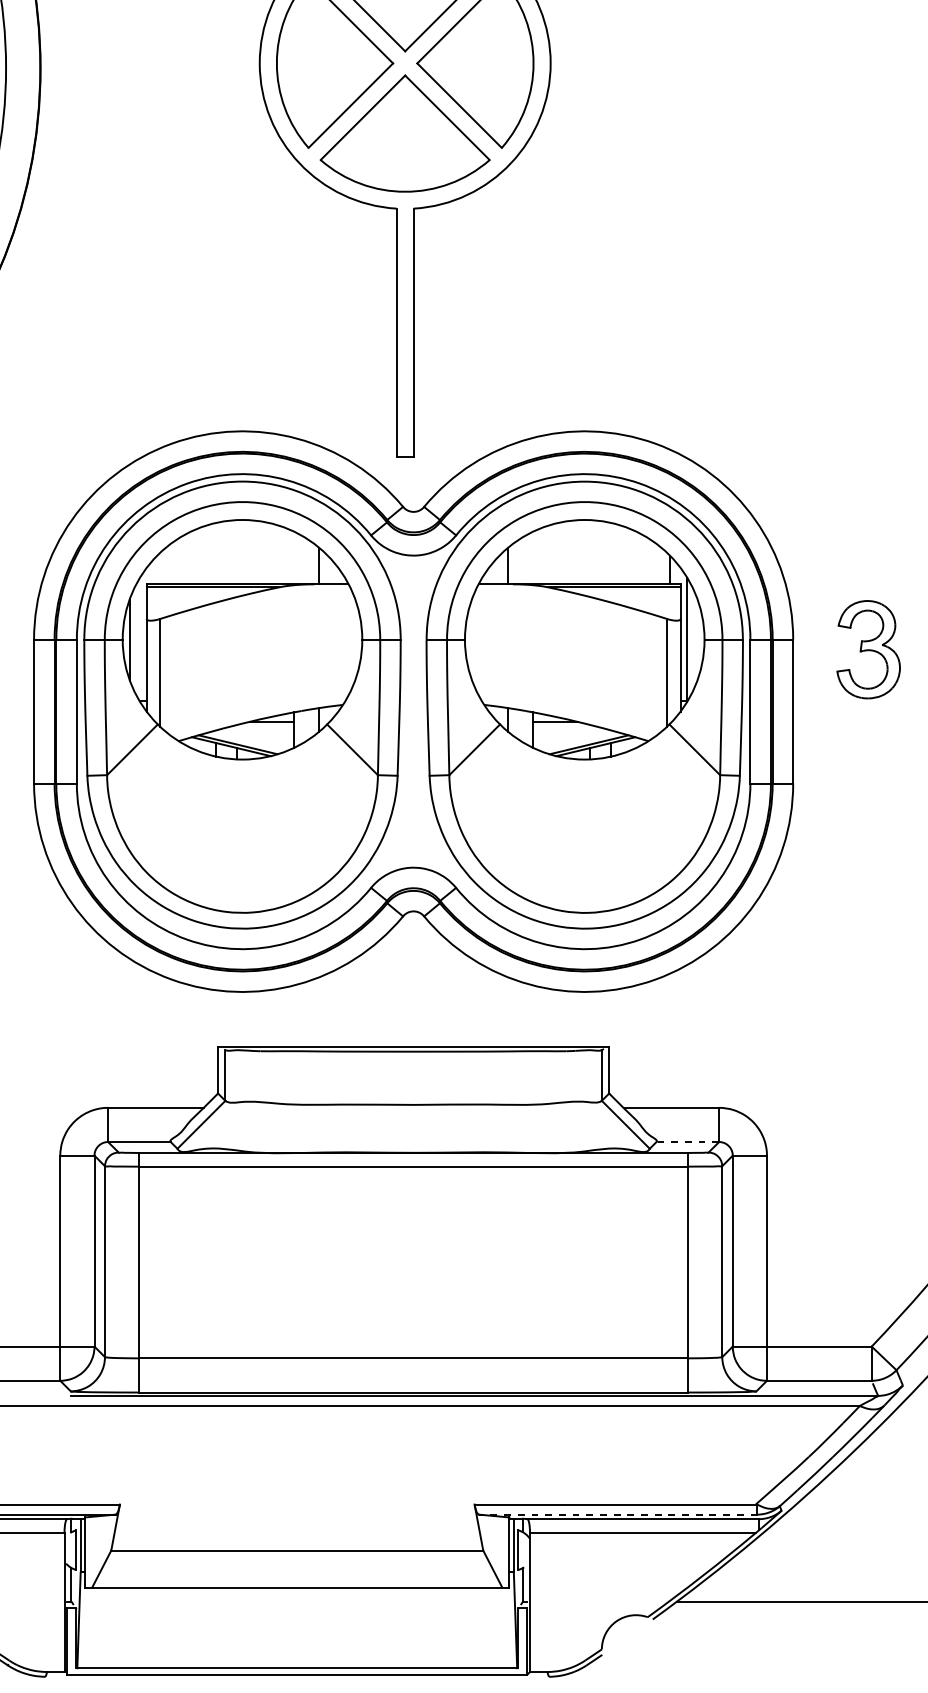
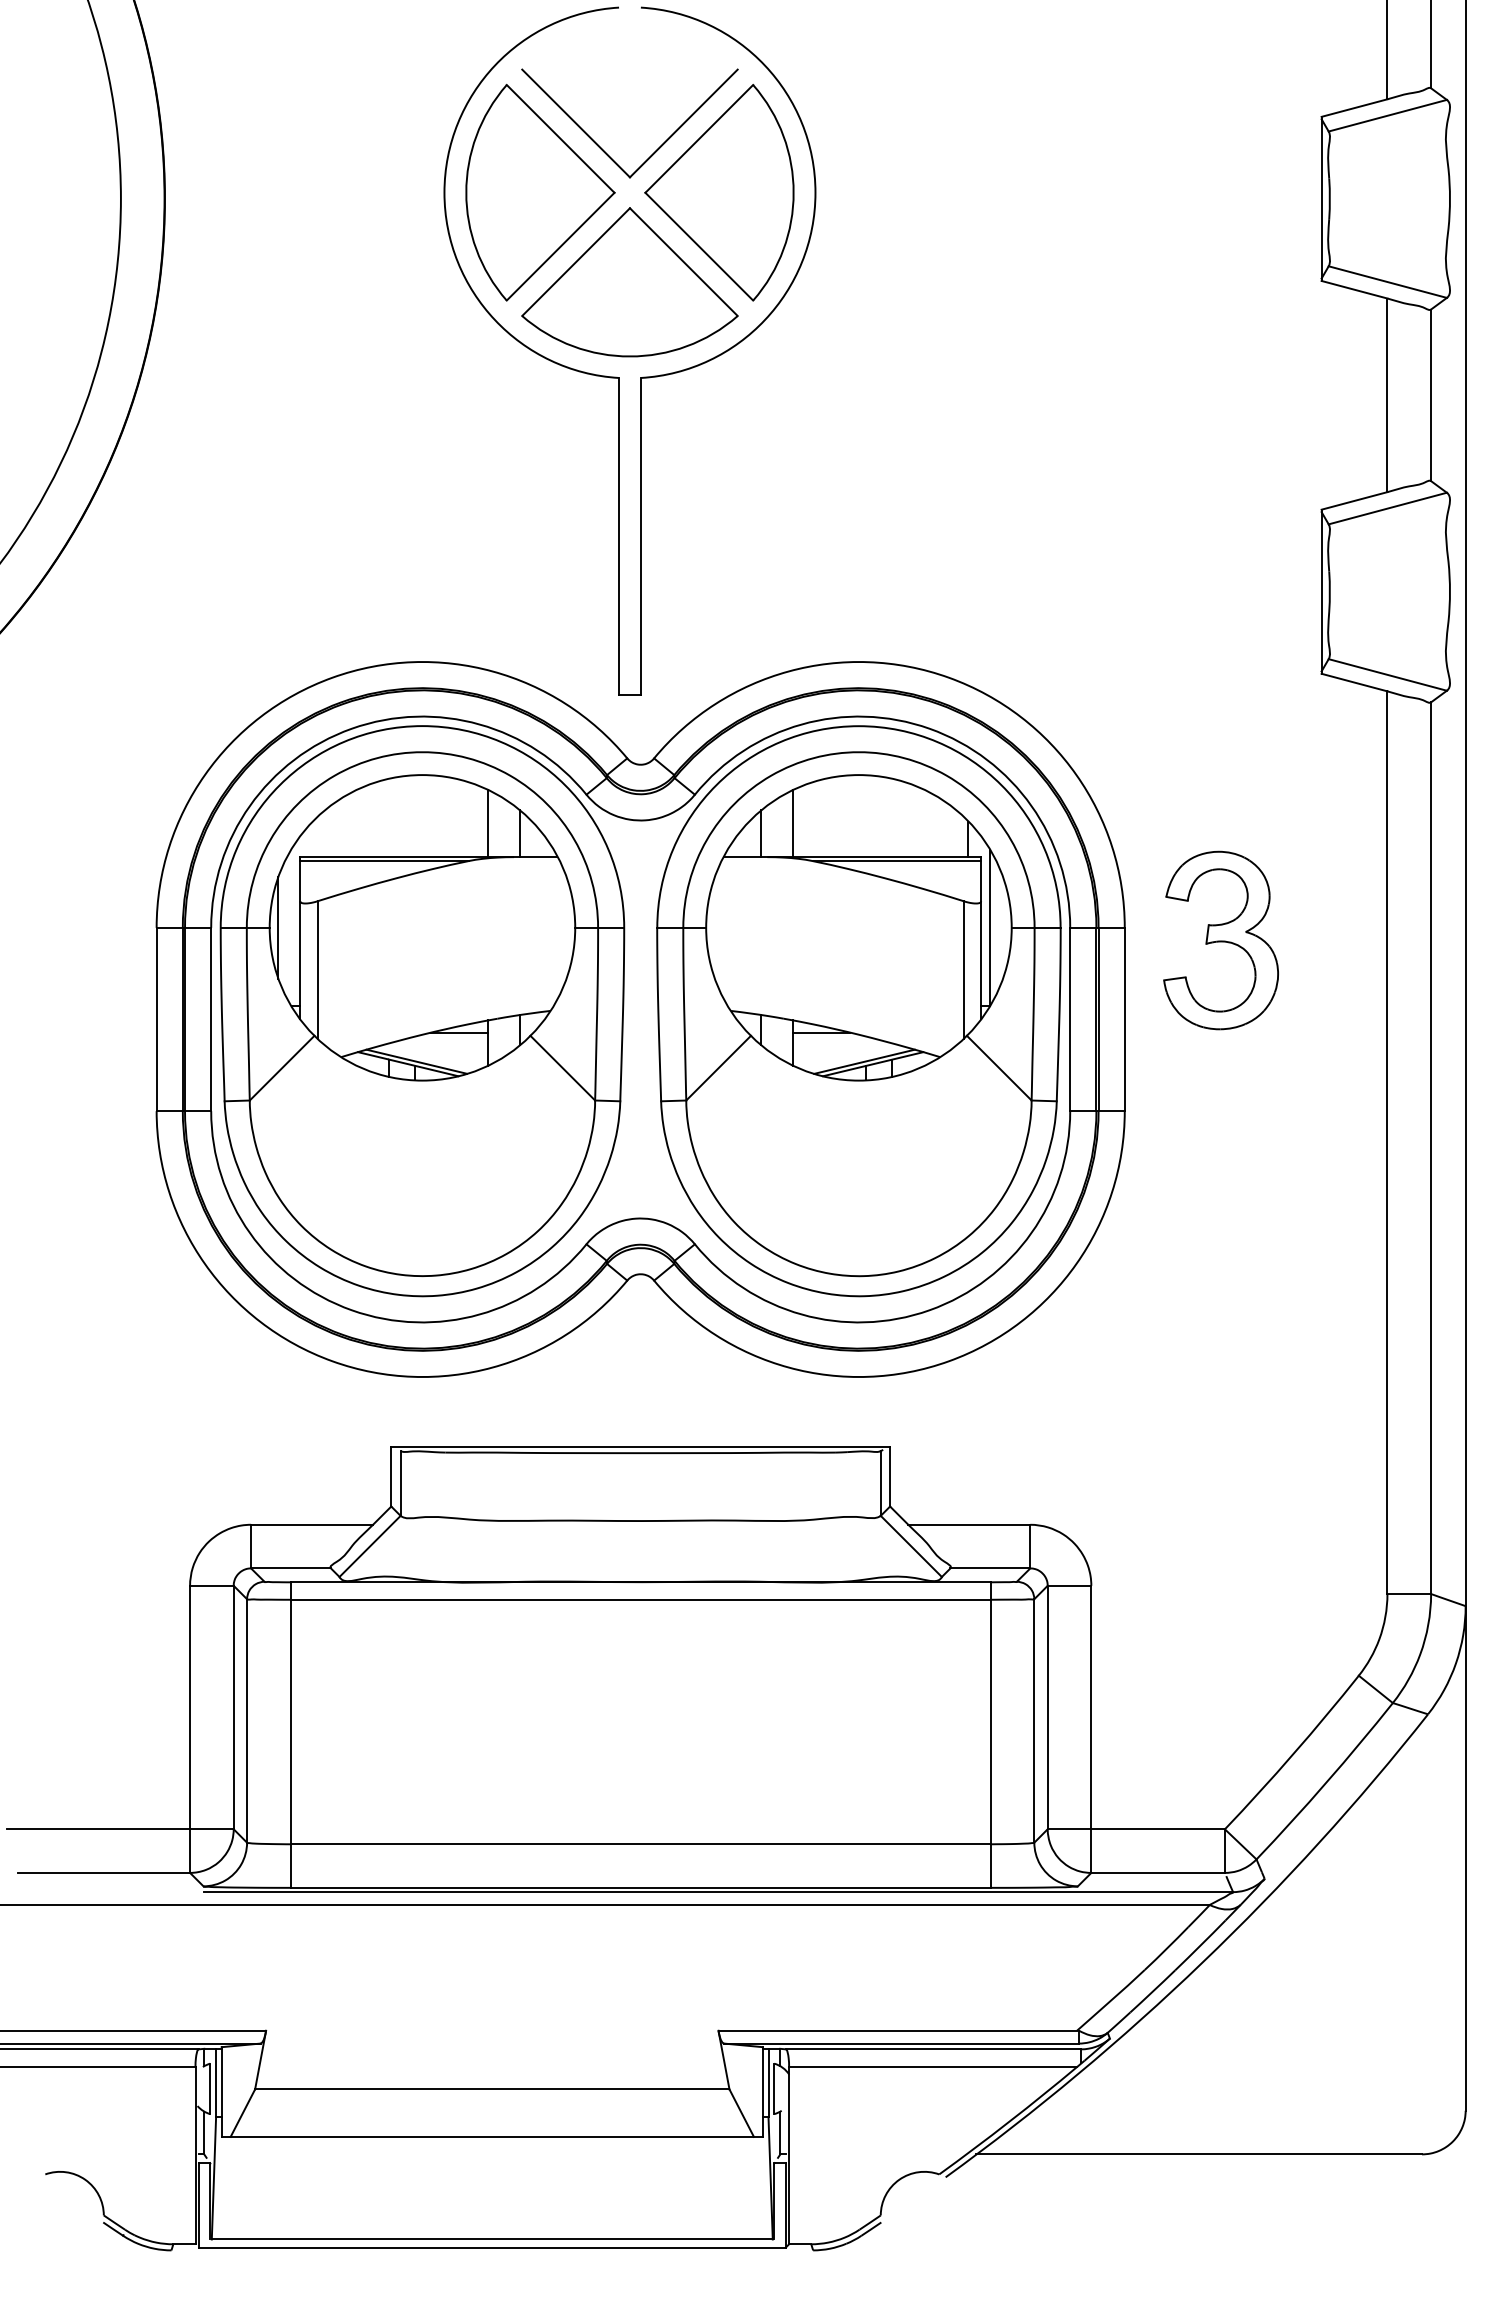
line: (293, 557) -> (487, 823), added
line: (533, 557) -> (793, 823), added
part: (868, 649) -> (1220, 940), size x1.43
line: (687, 1142) -> (990, 1568), dashed -> solid
line: (618, 1514) -> (901, 2043), dashed -> solid

